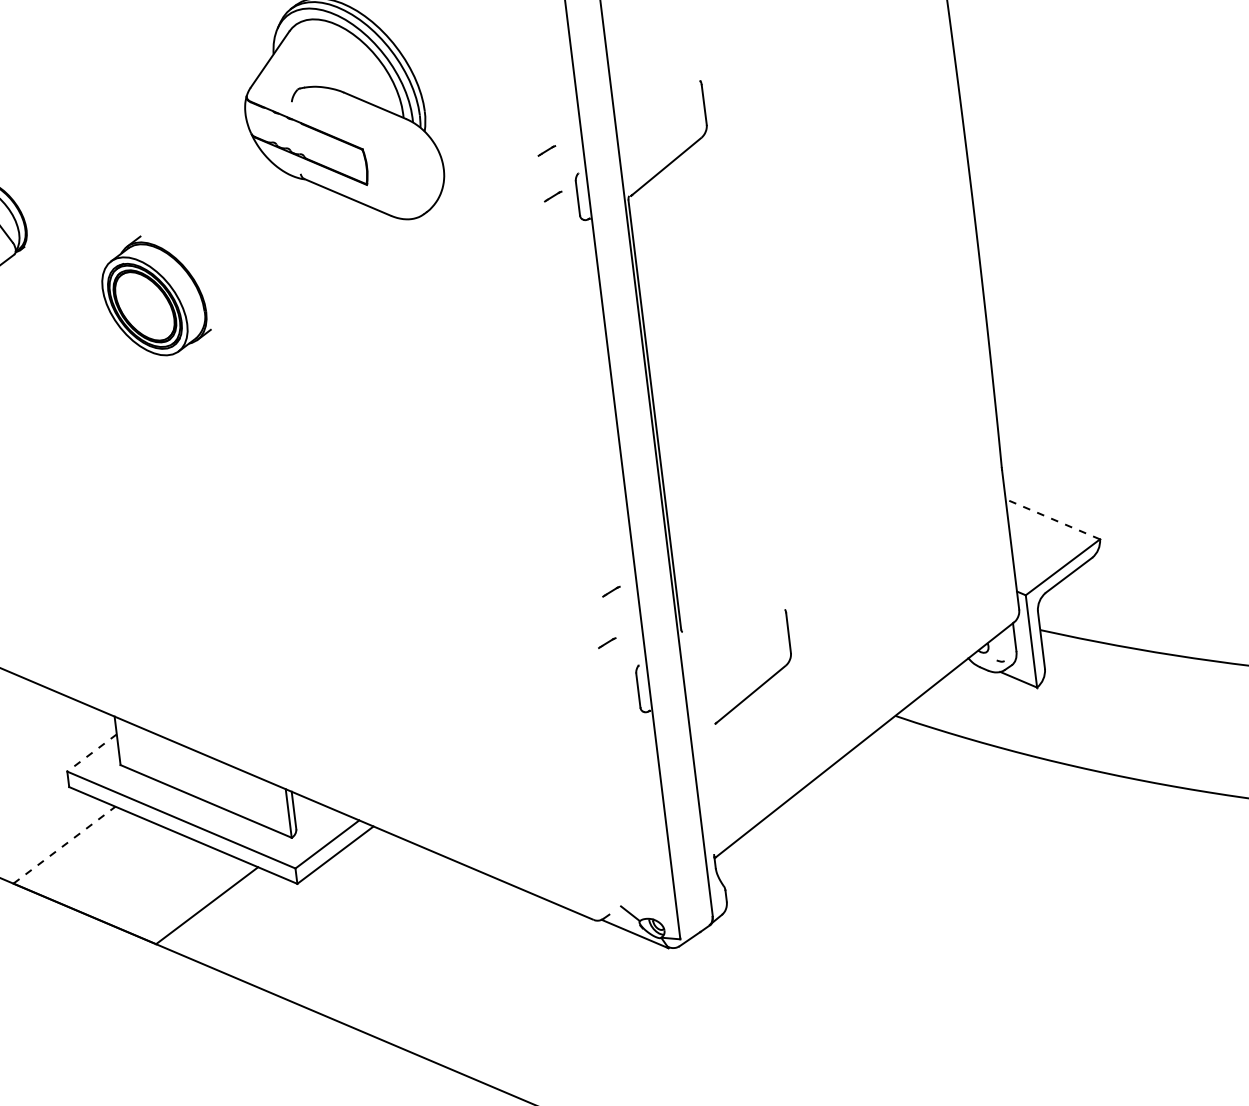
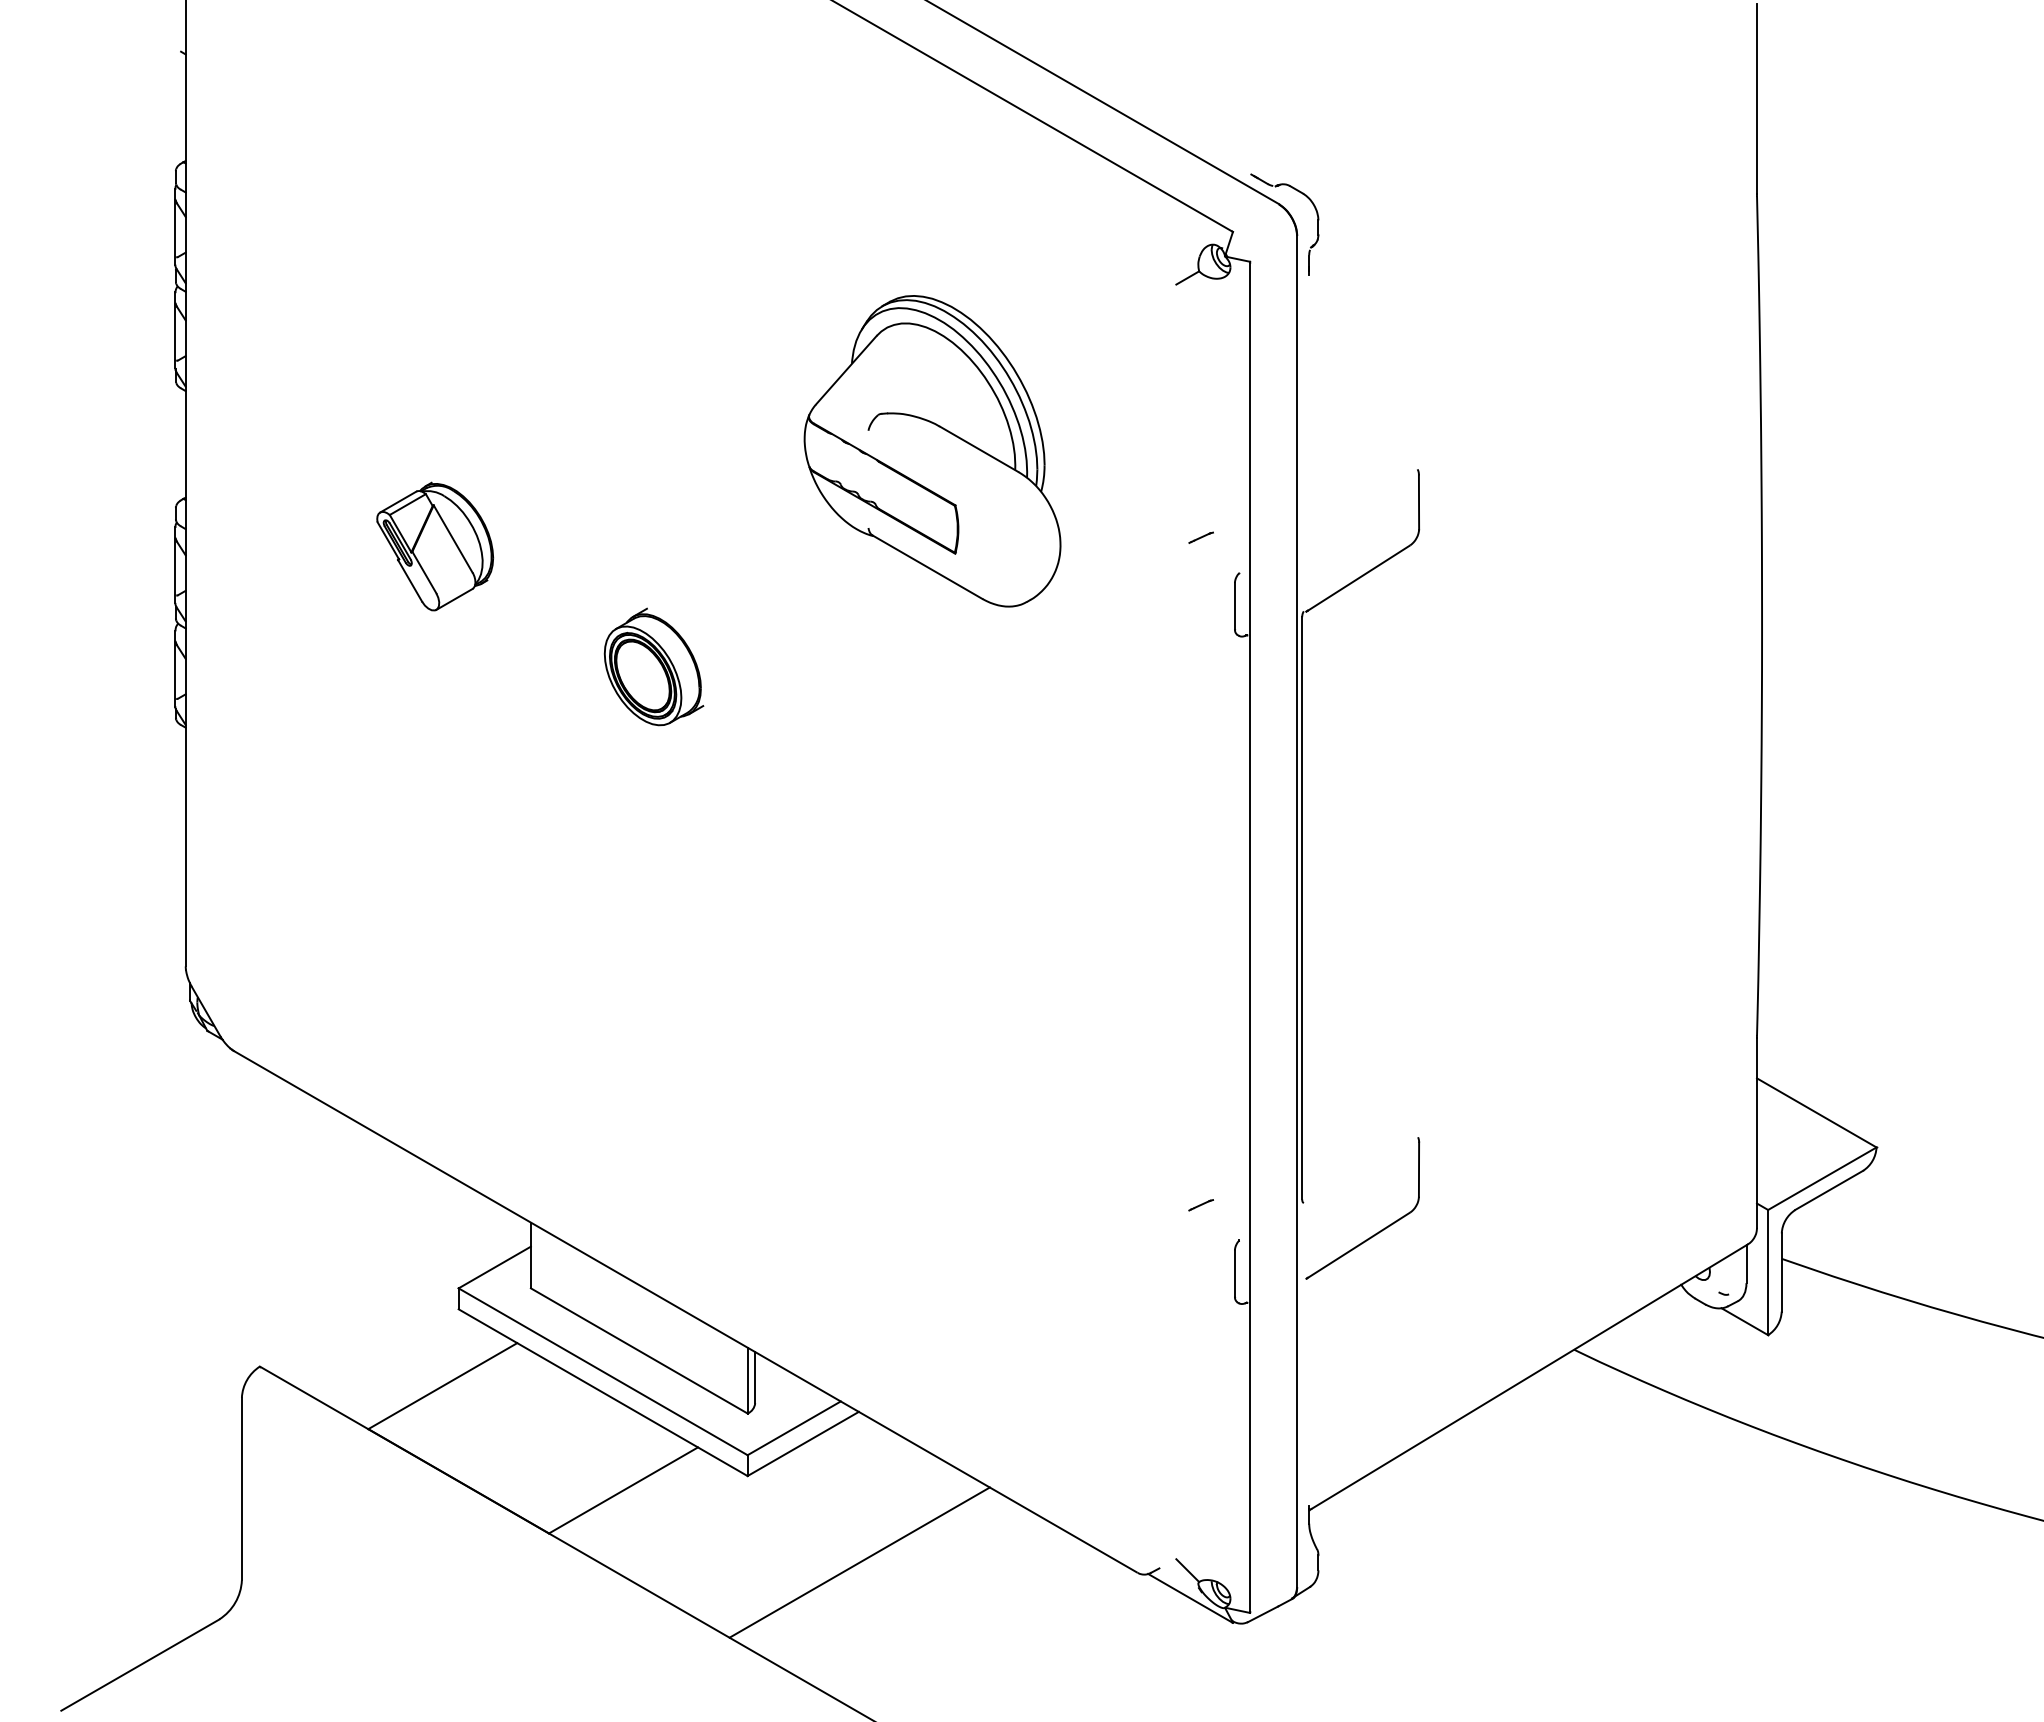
line: (552, 196) -> (1201, 599), removed
part: (154, 295) -> (653, 666), size x0.71
line: (1052, 519) -> (1816, 1112), dashed -> solid
line: (610, 591) -> (1214, 1137), removed
part: (764, 682) -> (1378, 1231), moved
line: (91, 753) -> (494, 1267), dashed -> solid
line: (64, 844) -> (443, 1385), dashed -> solid
line: (387, 937) -> (859, 1562), added

